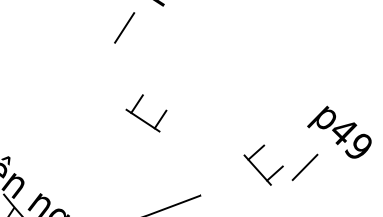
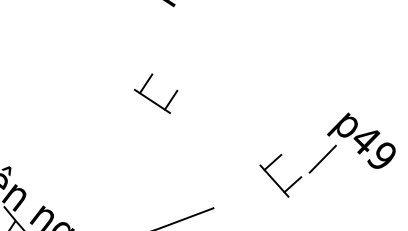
line: (124, 27) -> (132, 29), removed
part: (142, 118) -> (151, 99), moved
line: (304, 166) -> (322, 158), moved

